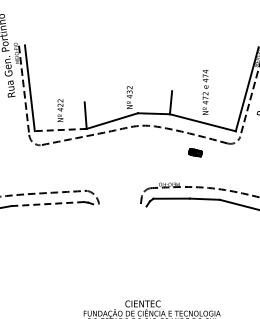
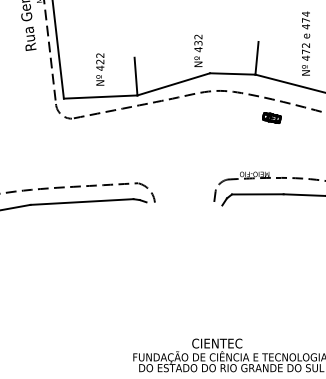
line: (60, 130) -> (100, 97), dashed -> solid
part: (195, 152) -> (271, 117), moved
line: (48, 204) -> (83, 202), dashed -> solid

